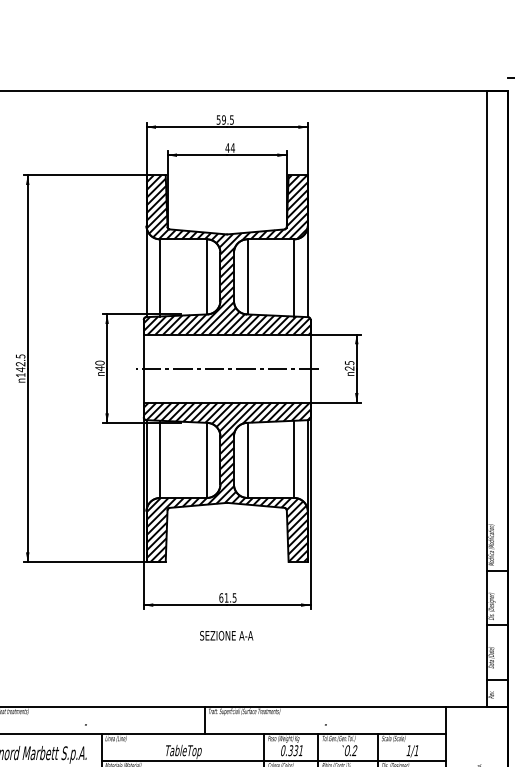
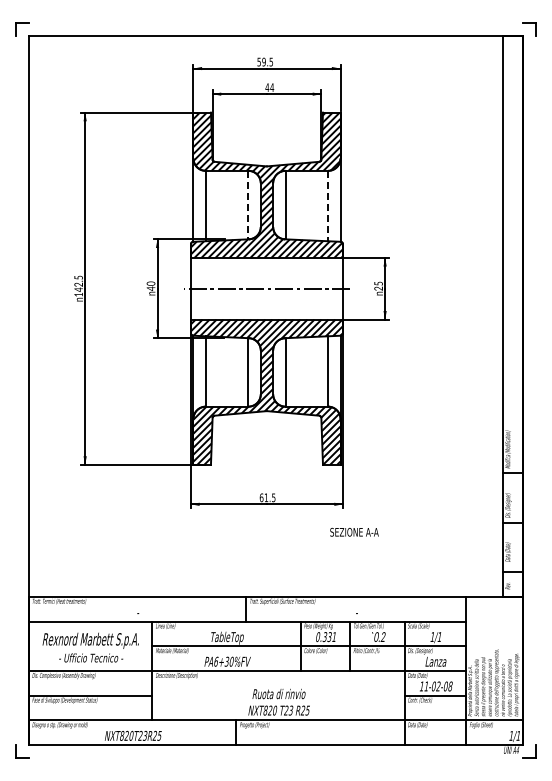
line: (206, 277) -> (248, 205), solid -> dashed
line: (294, 278) -> (328, 206), solid -> dashed
text: (226, 634) -> (354, 531), moved

